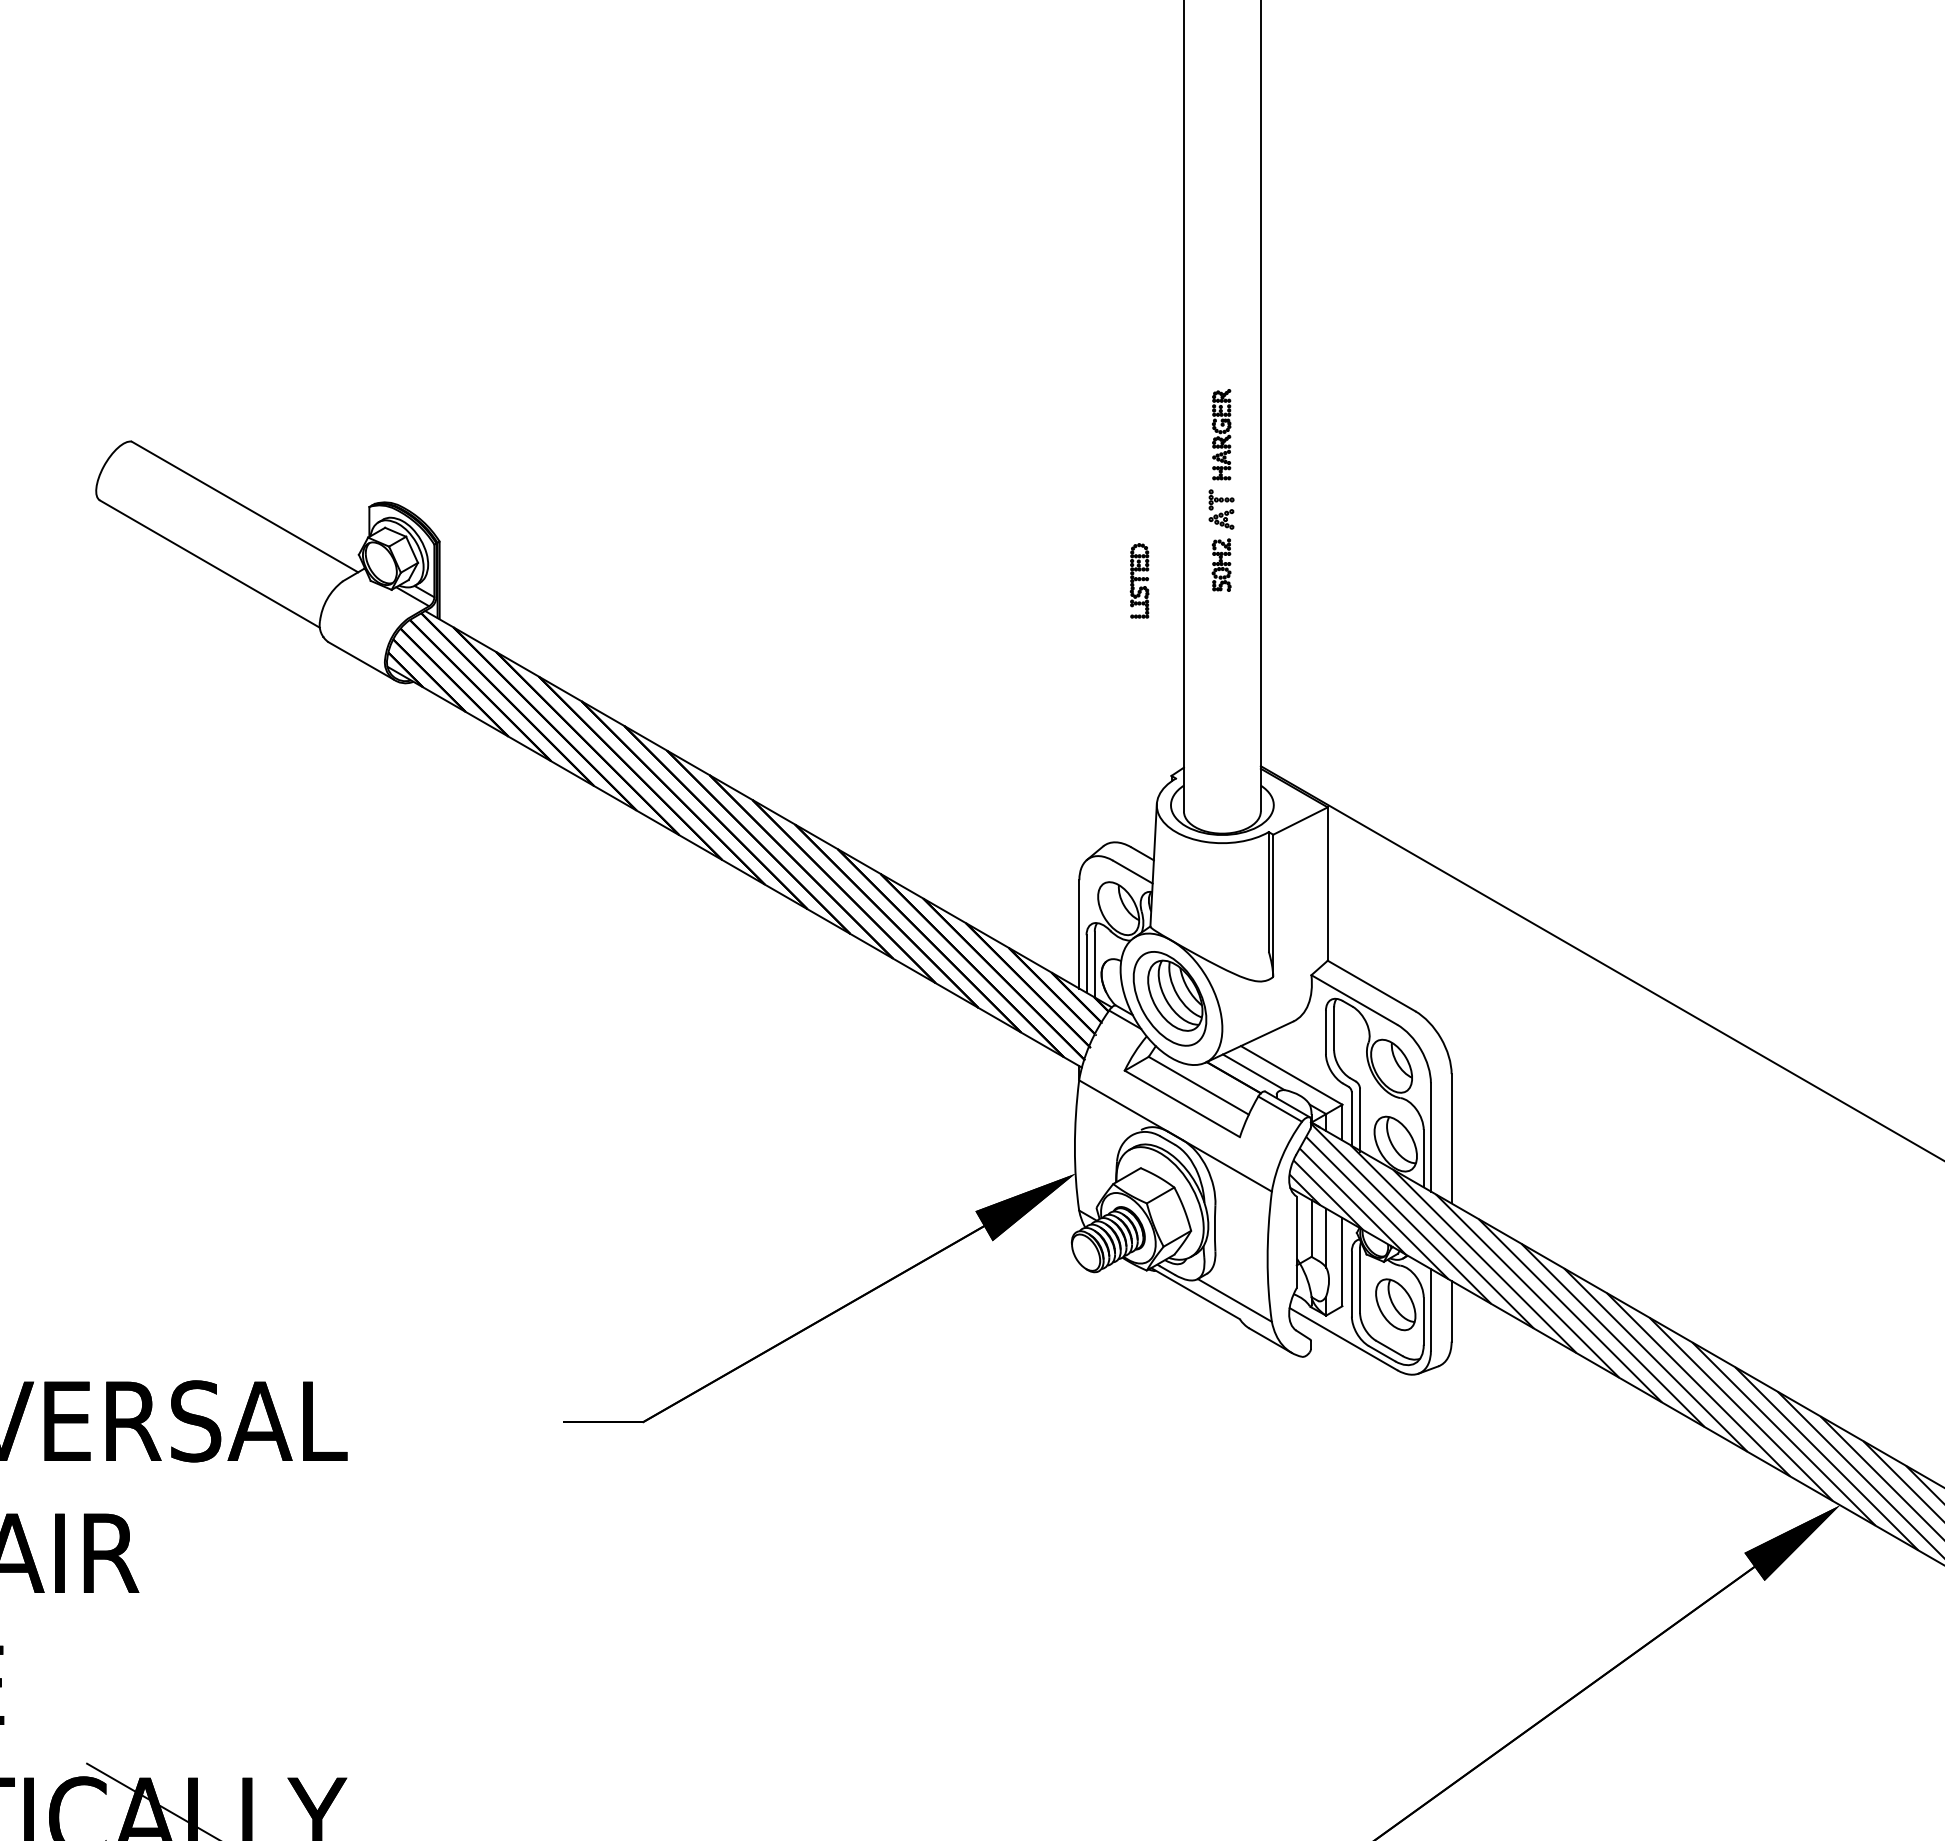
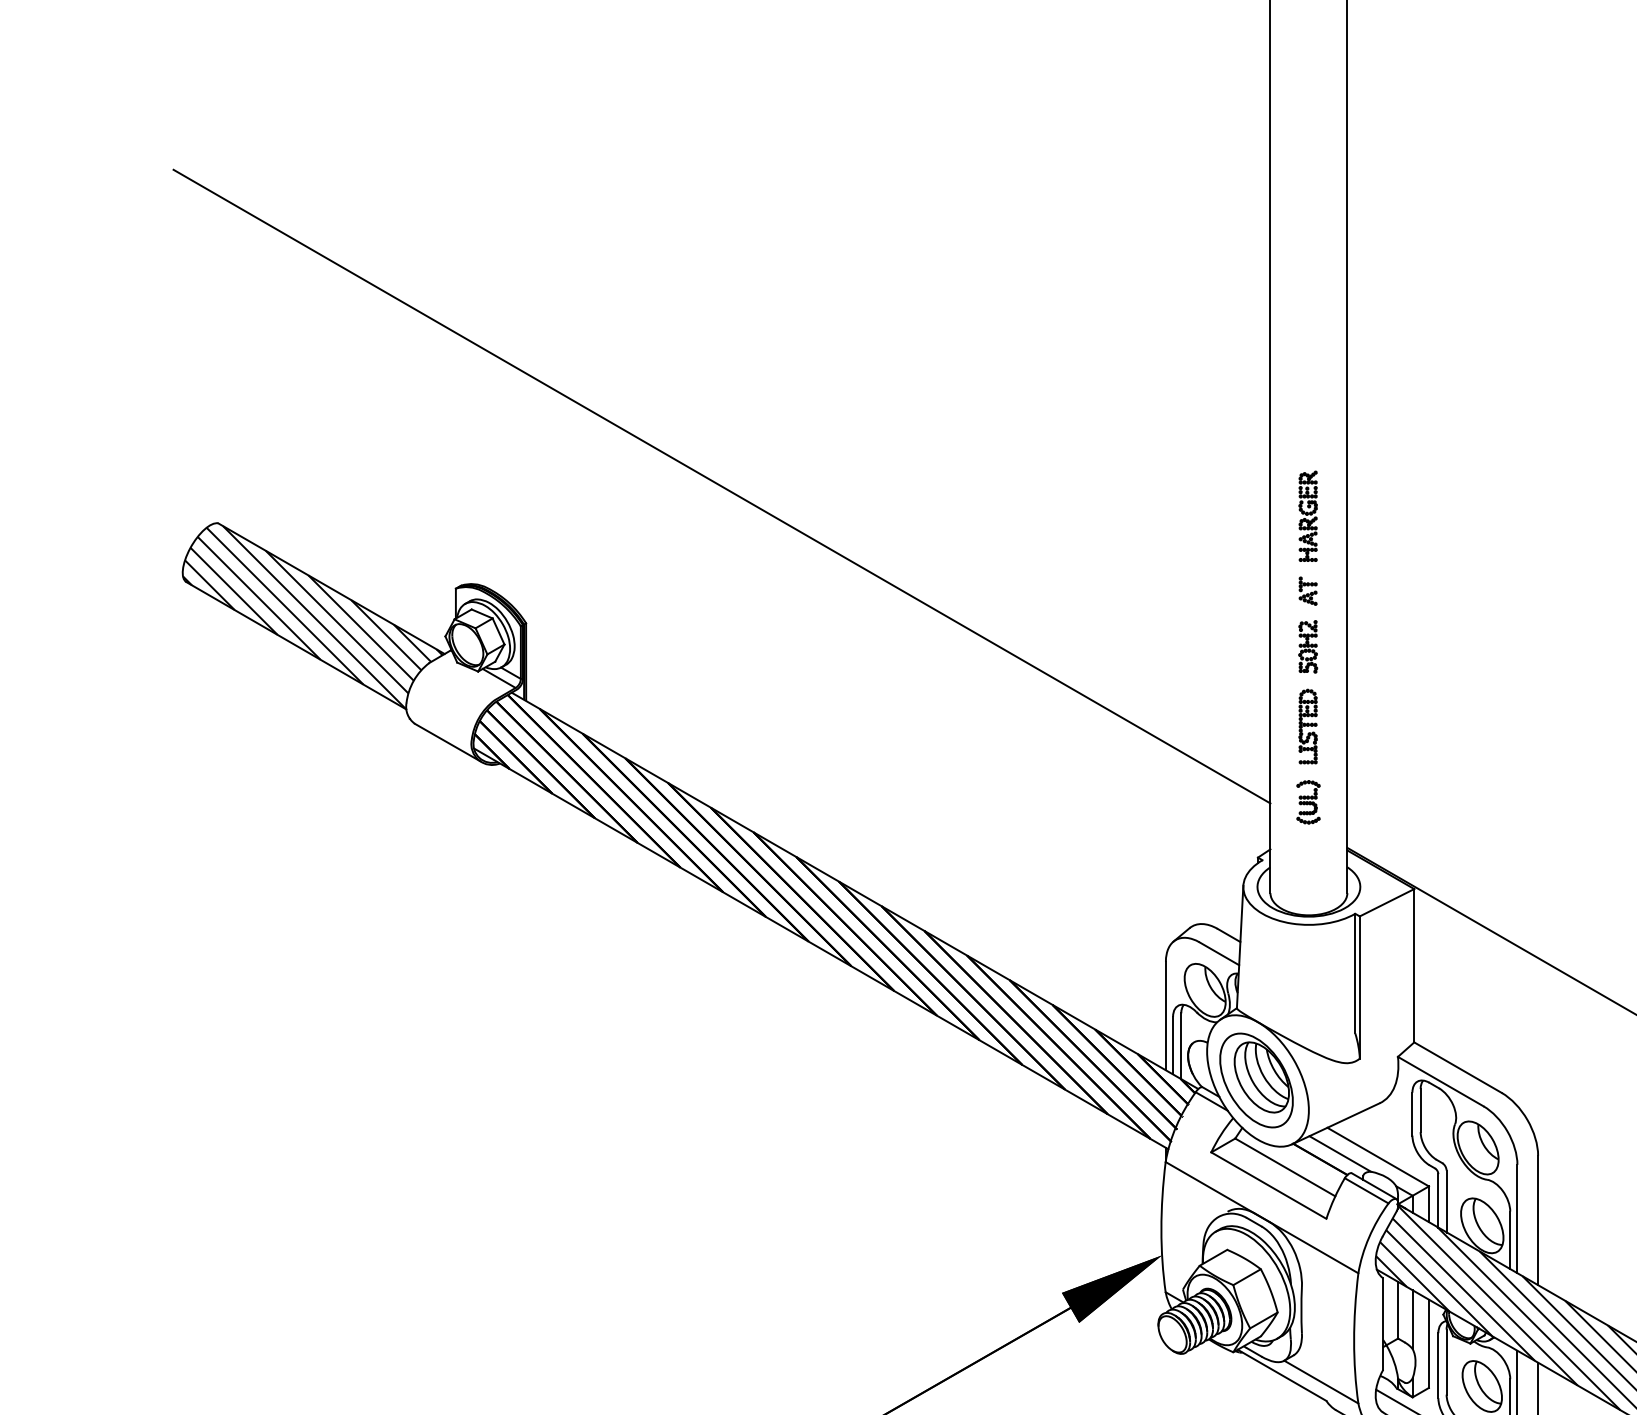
line: (635, 404) -> (722, 486), added
part: (1221, 509) -> (1308, 591), size x0.71
hatch: (226, 535) -> (313, 617), added
part: (1139, 580) -> (1308, 726), moved
part: (1221, 720) -> (1308, 802), added

